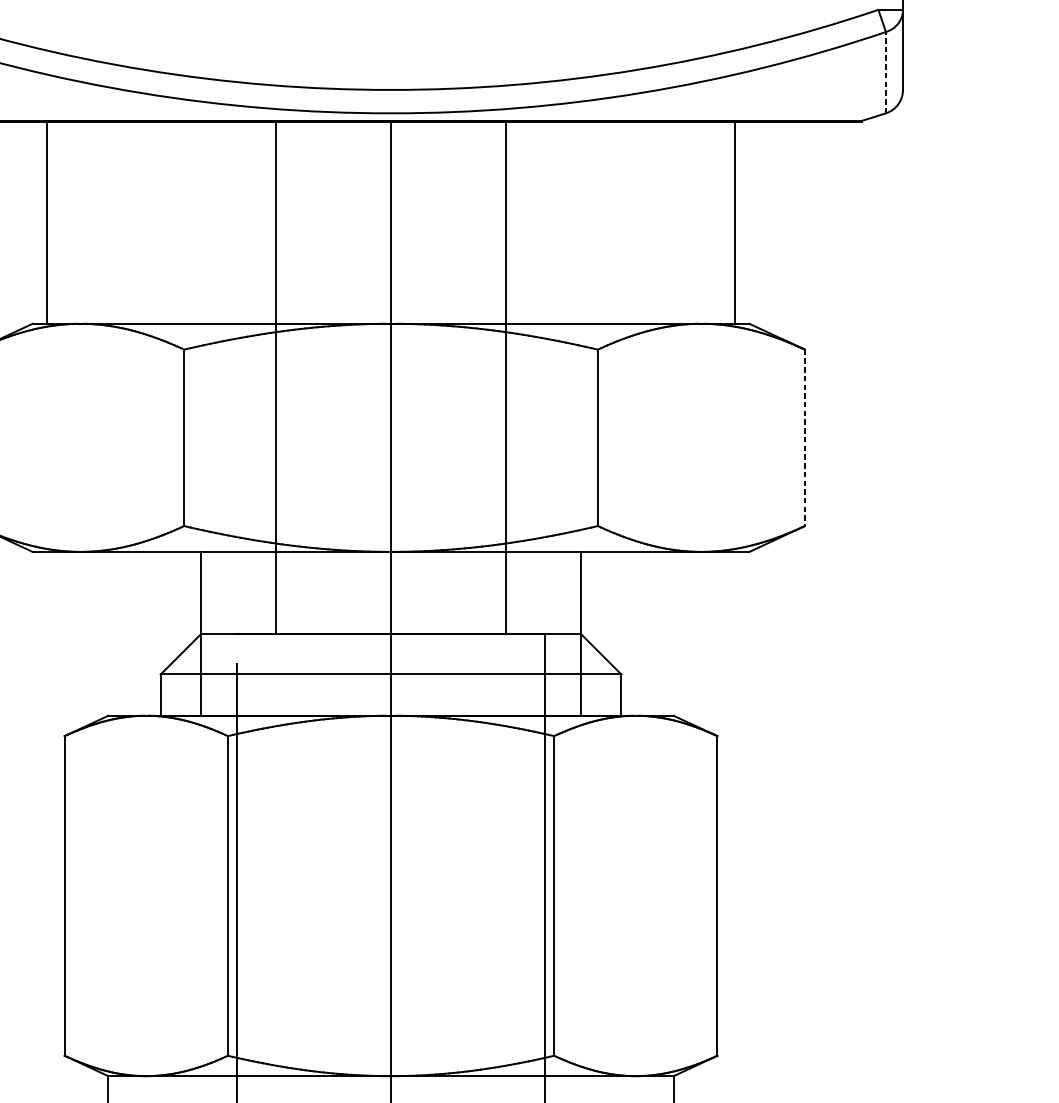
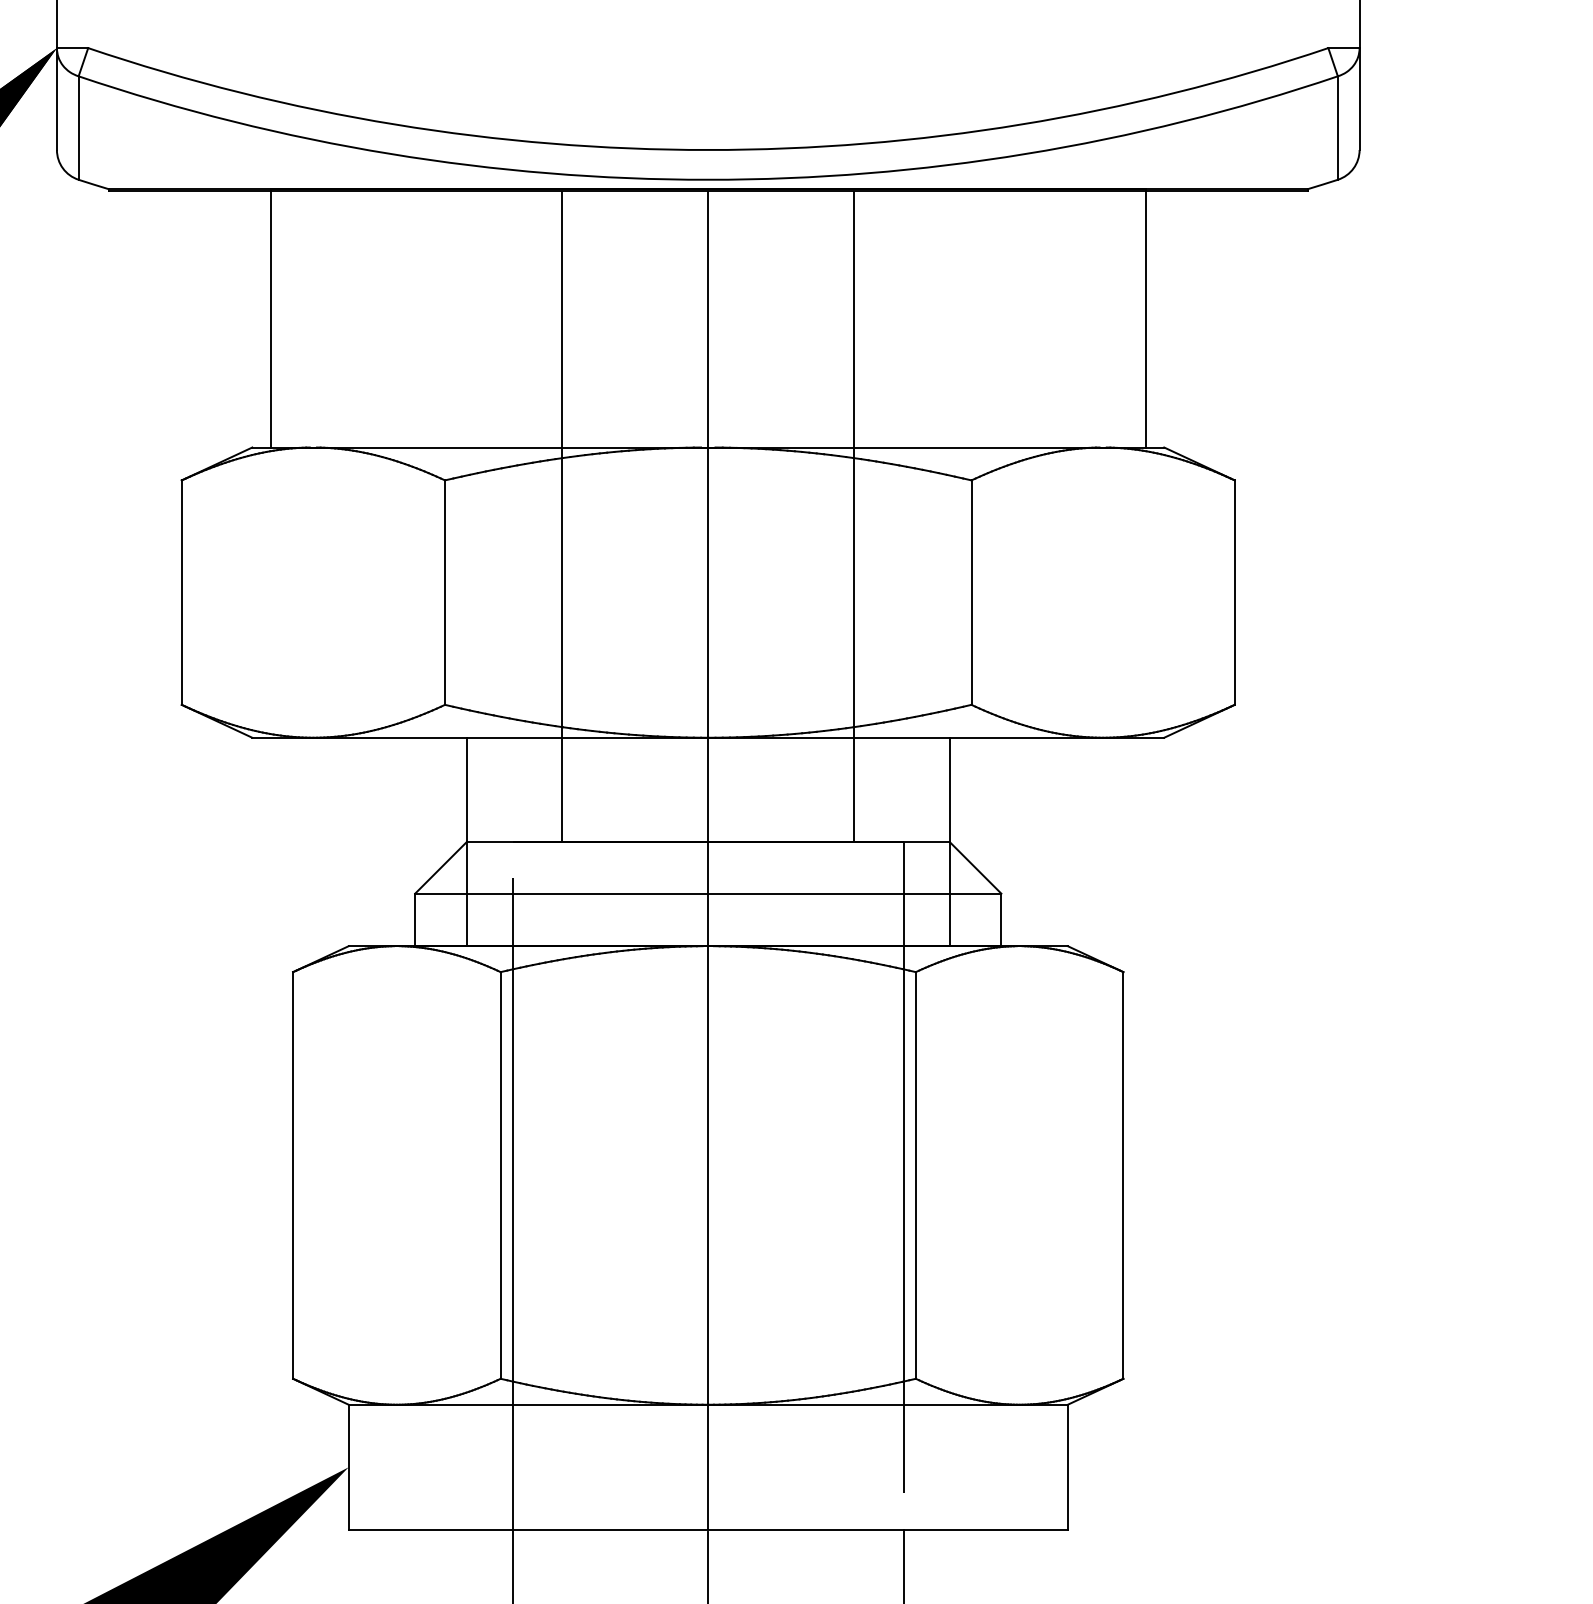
line: (885, 73) -> (1337, 128), dashed -> solid
line: (804, 438) -> (1234, 593), dashed -> solid

